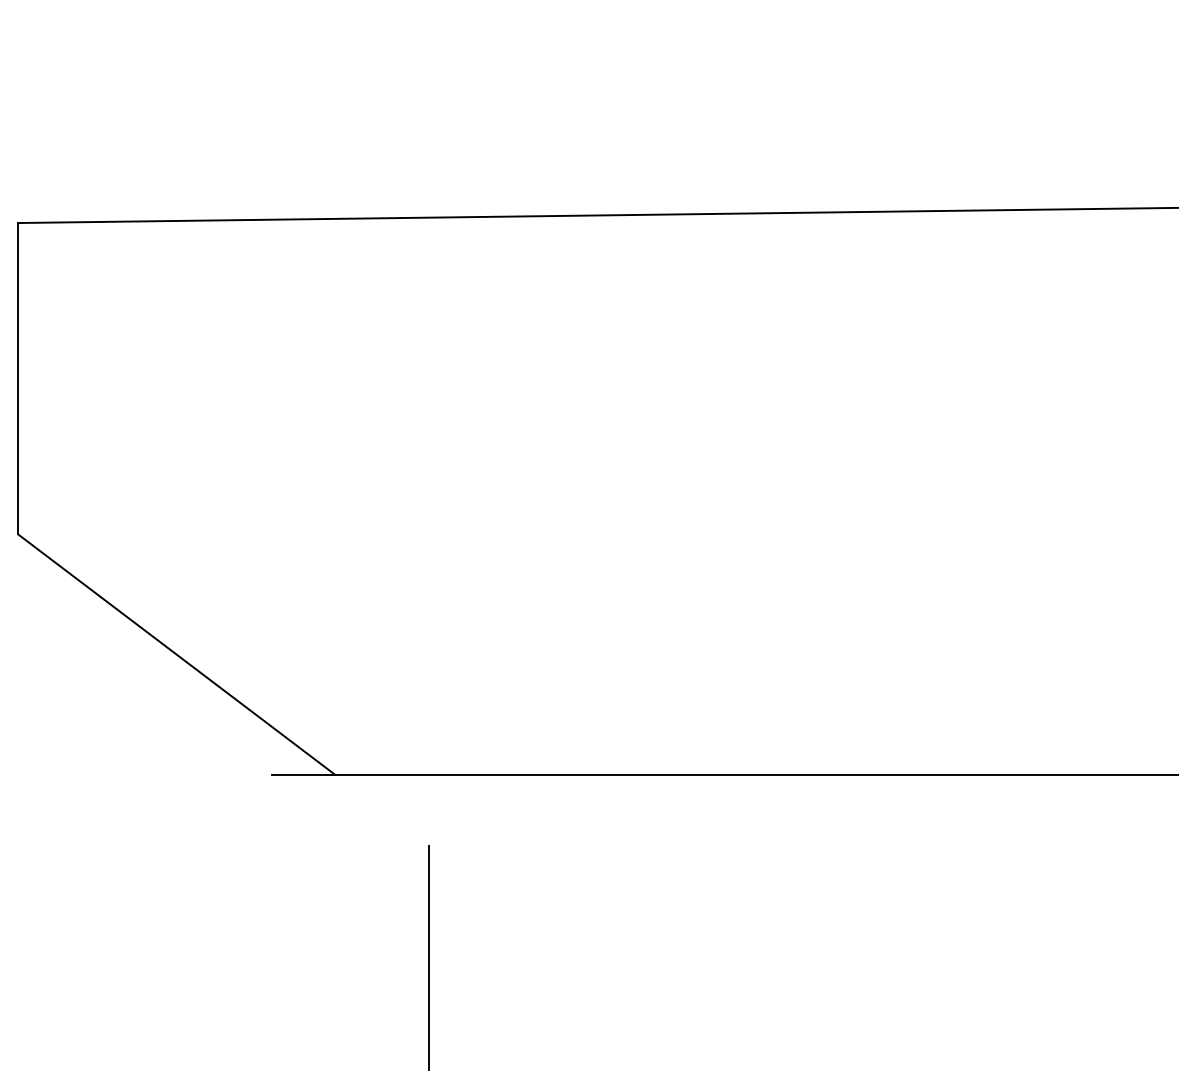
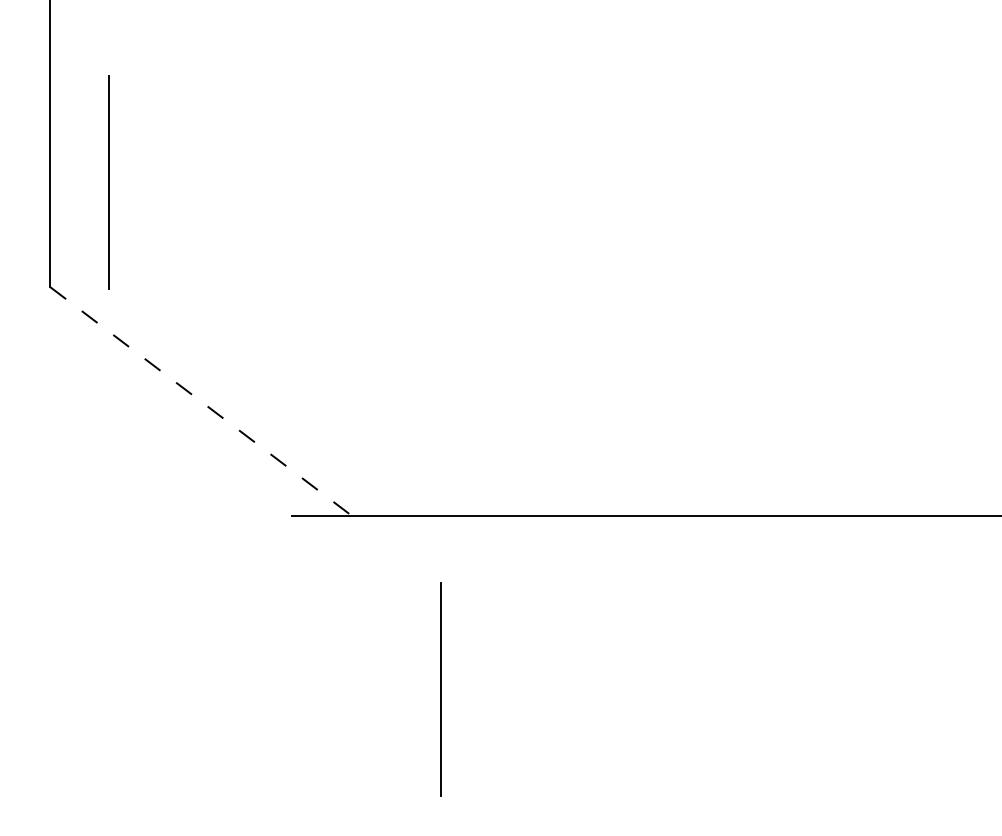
line: (79, 423) -> (108, 181), added
line: (176, 654) -> (200, 401), solid -> dashed

